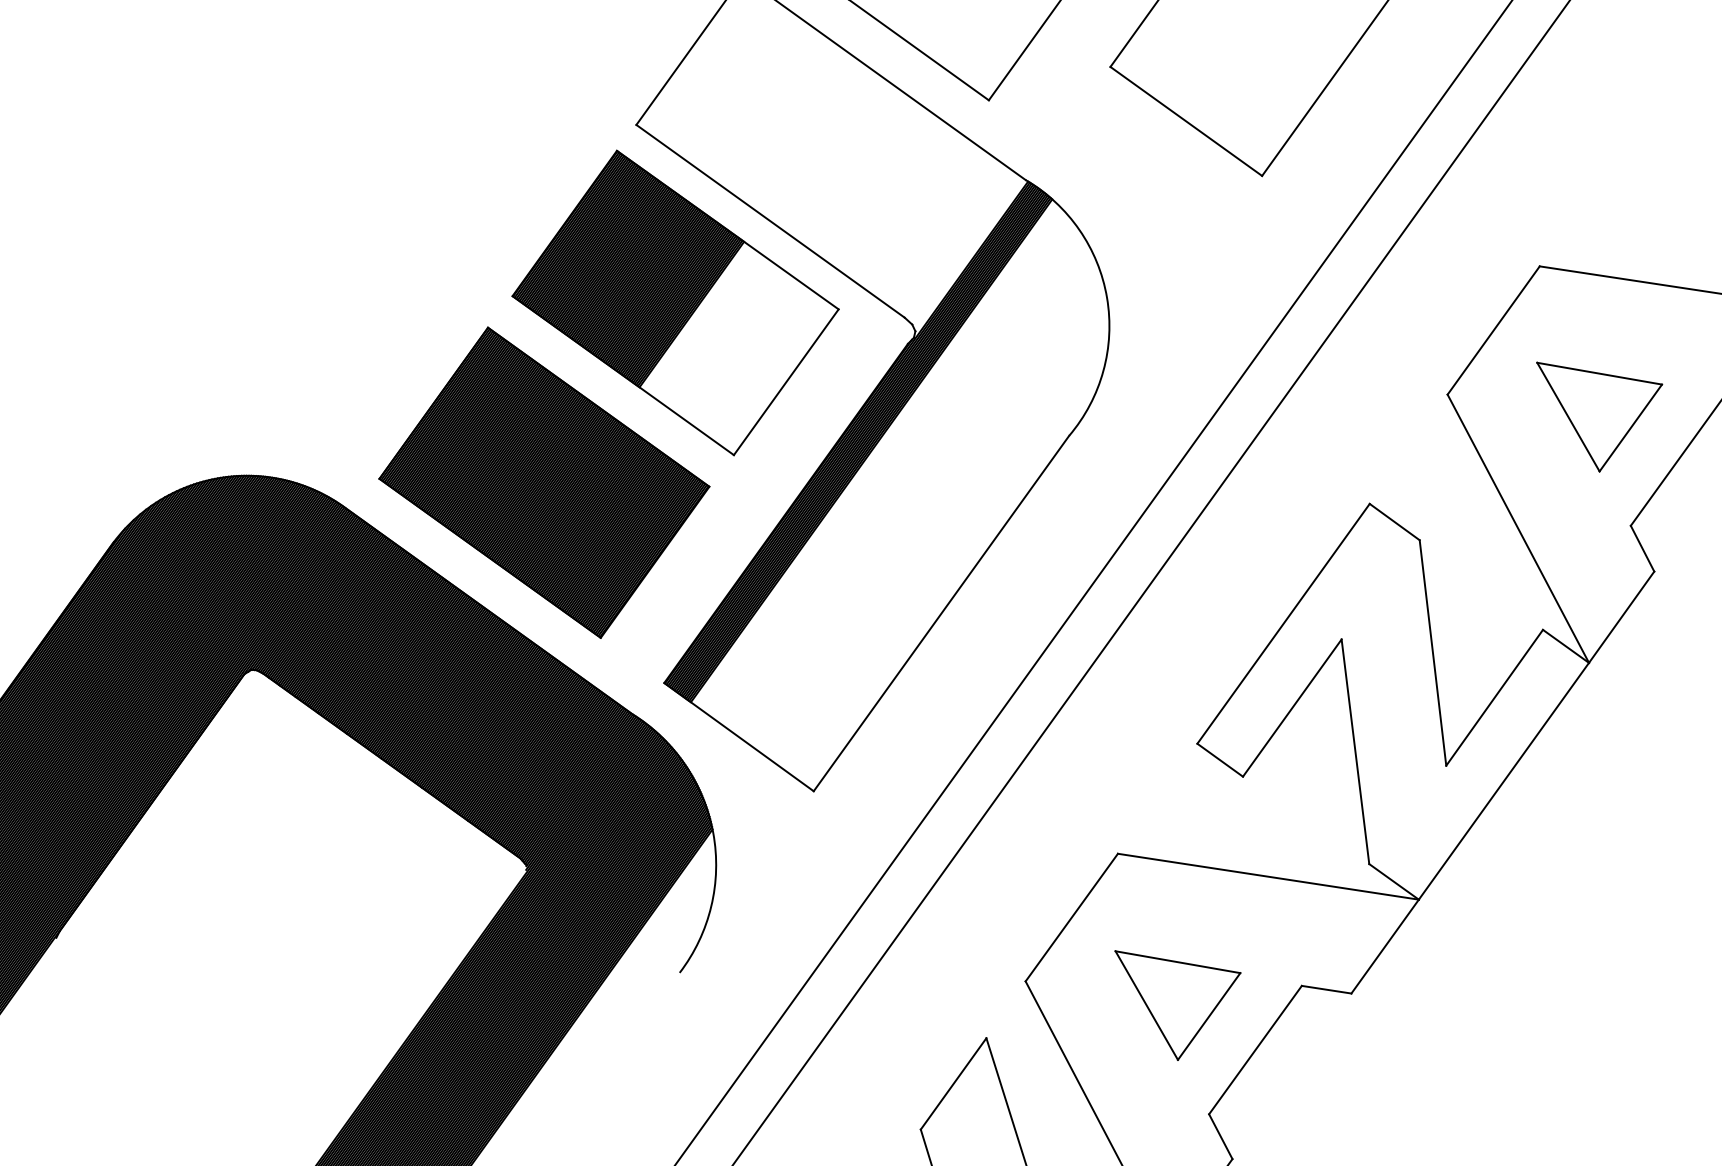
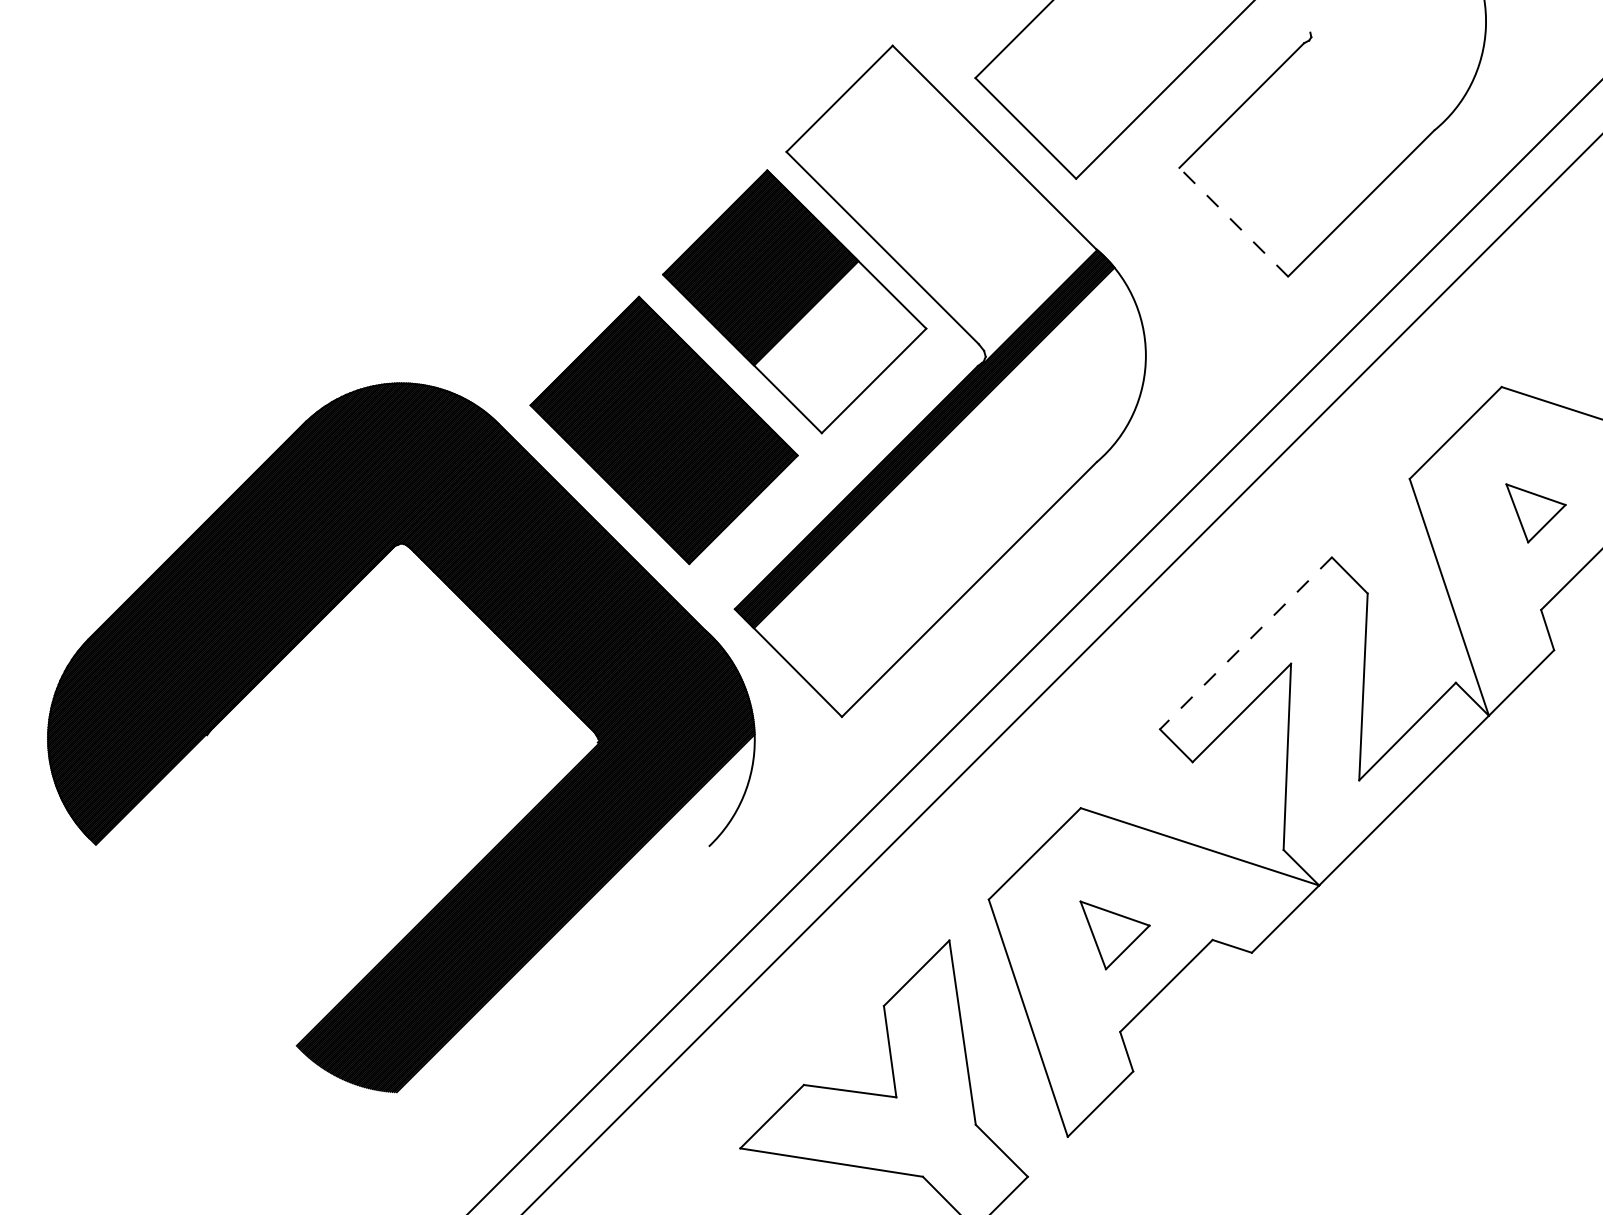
line: (1186, 121) -> (1233, 222), solid -> dashed
part: (1605, 411) -> (1535, 513), size x0.6
line: (1283, 624) -> (1245, 643), solid -> dashed
part: (1183, 999) -> (1114, 935), size x0.7

